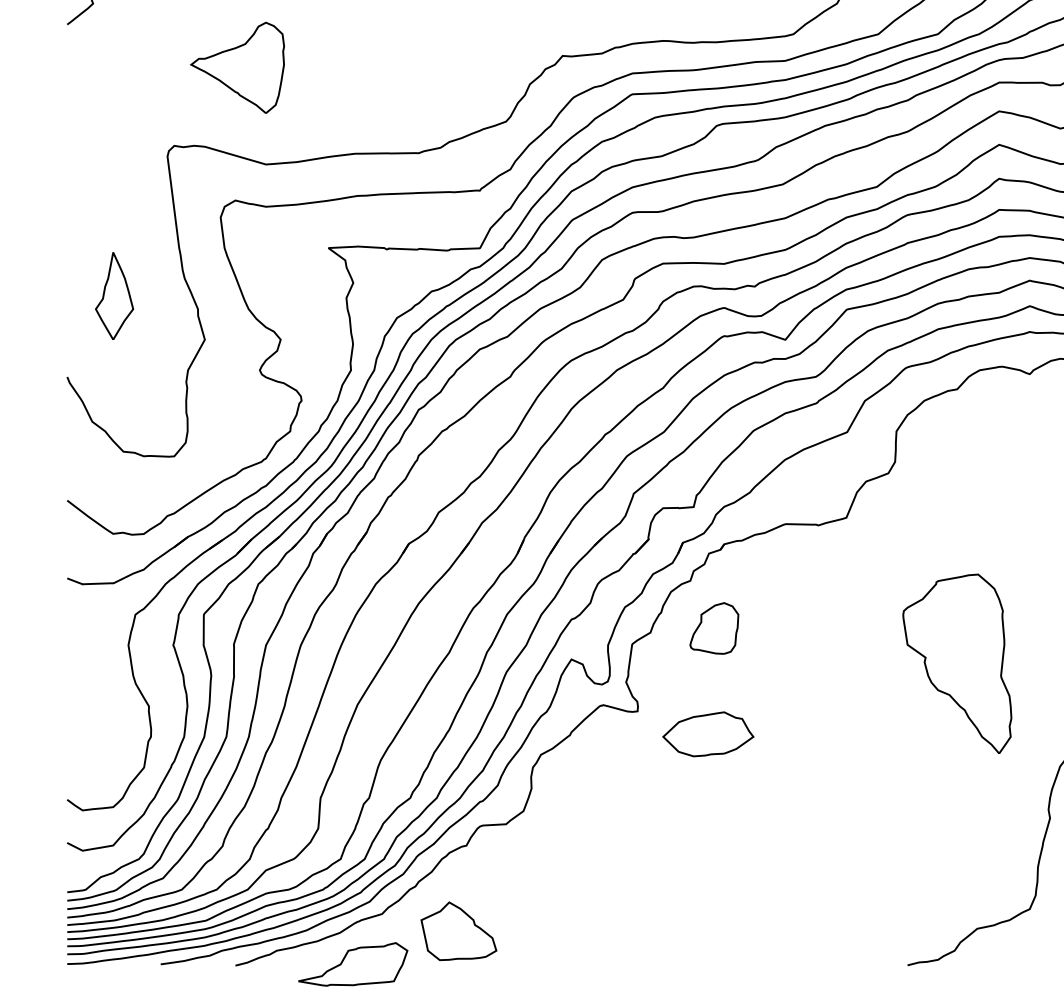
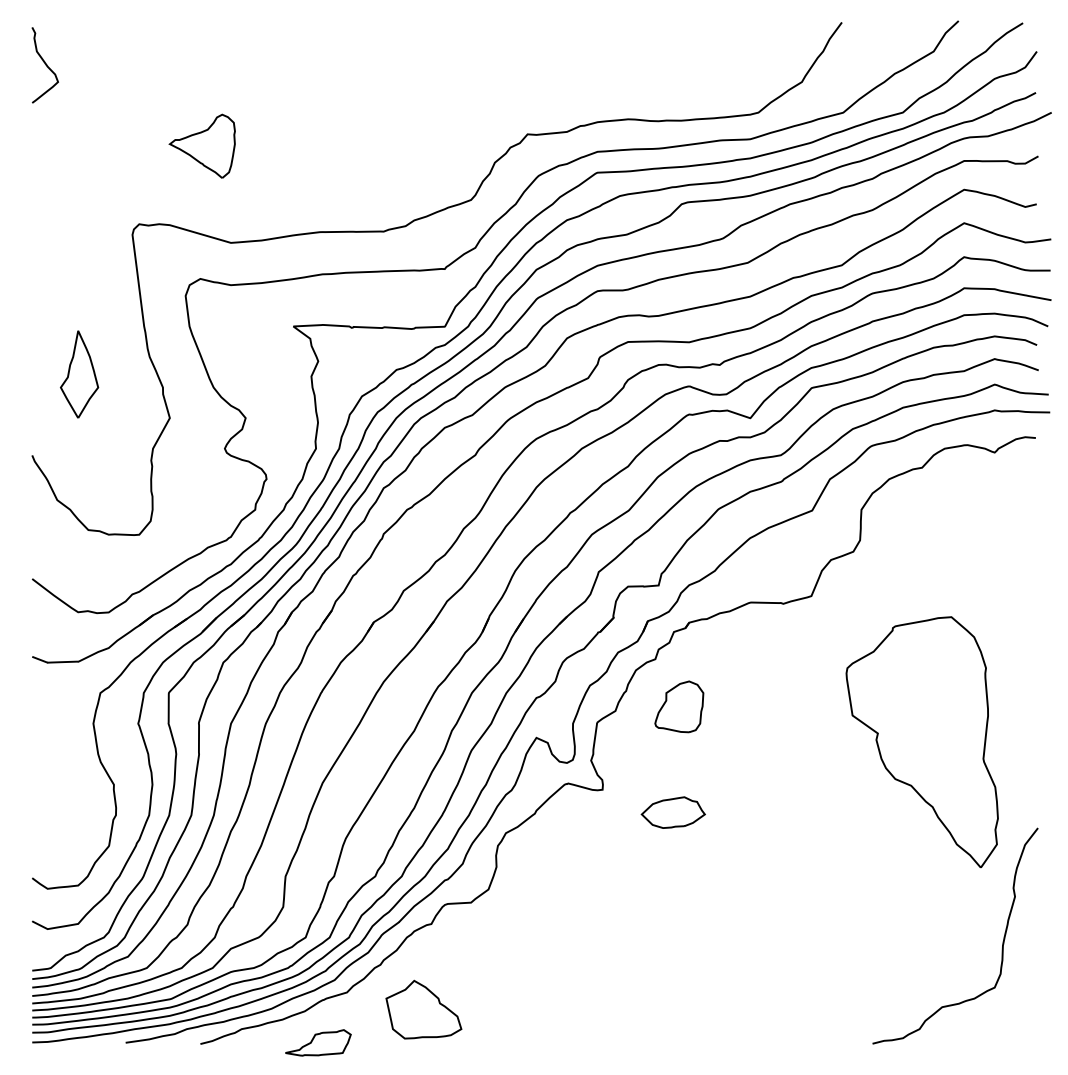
part: (236, 68) -> (201, 146), size x0.7
part: (957, 664) -> (922, 742), size x1.4
part: (708, 734) -> (673, 812), size x0.7
part: (353, 964) -> (318, 1042), size x0.6

